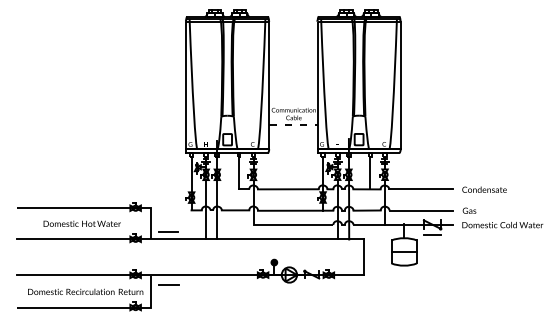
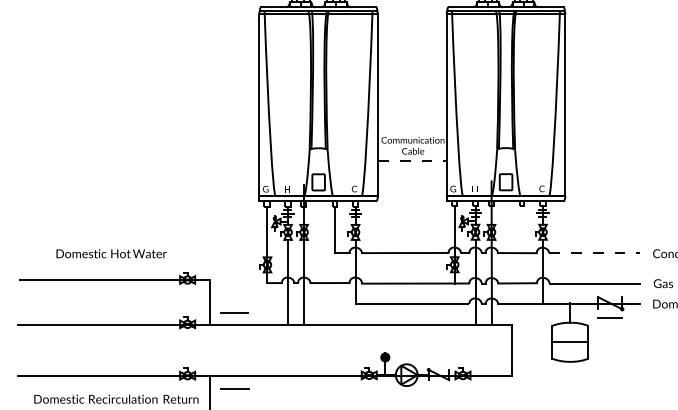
line: (370, 173) -> (522, 230), removed
line: (421, 189) -> (594, 253), solid -> dashed
text: (81, 223) -> (110, 253), moved

